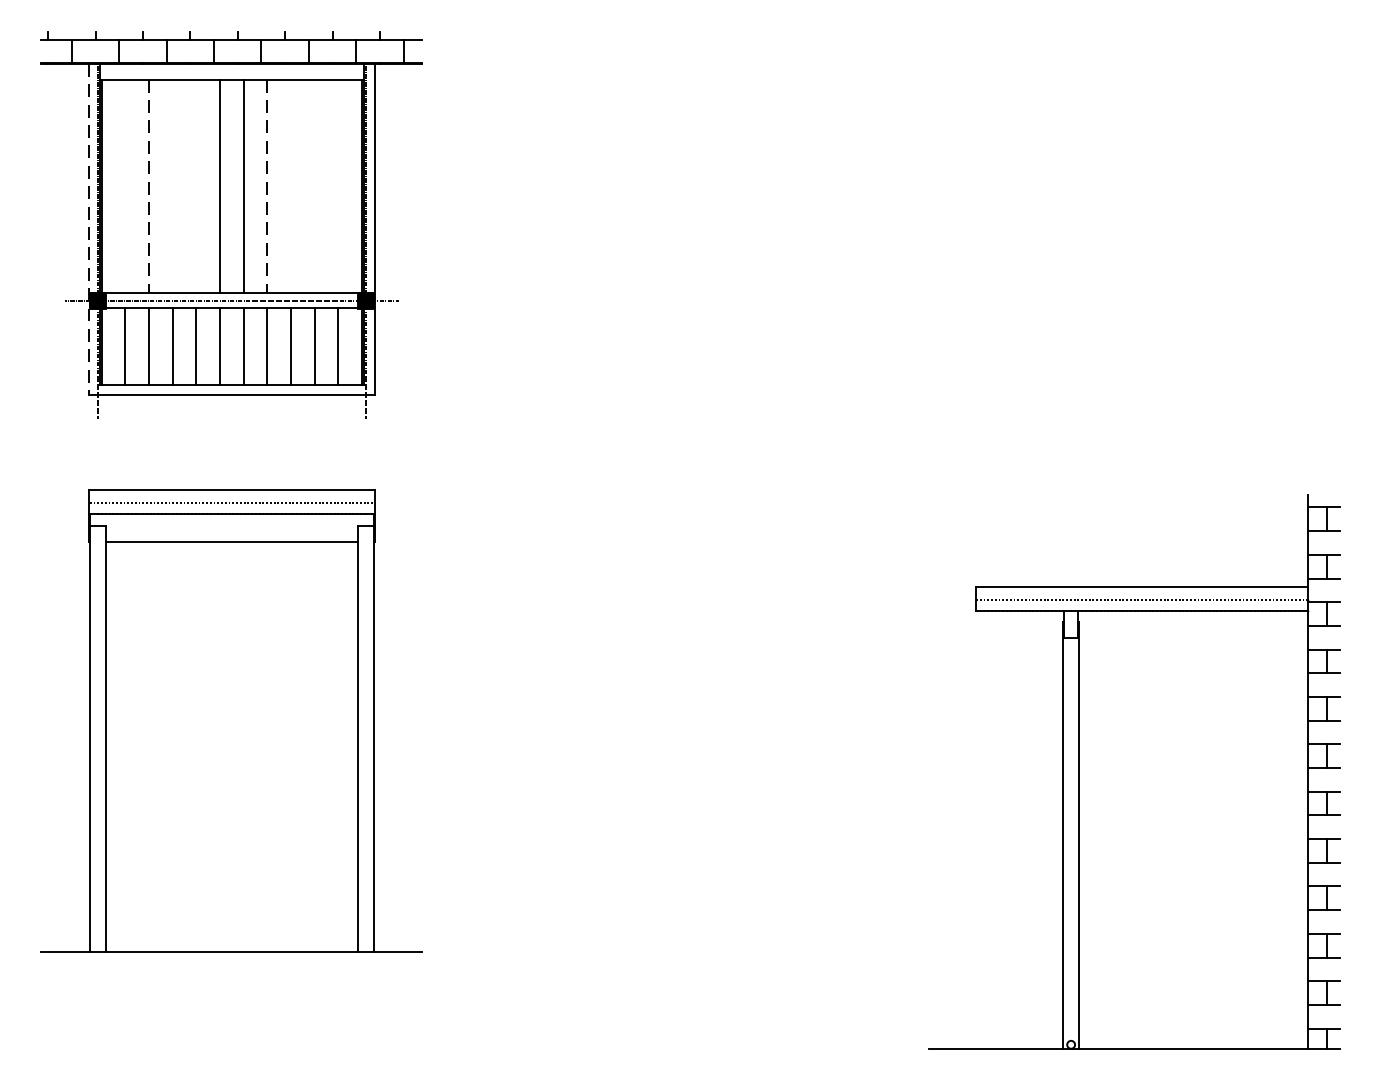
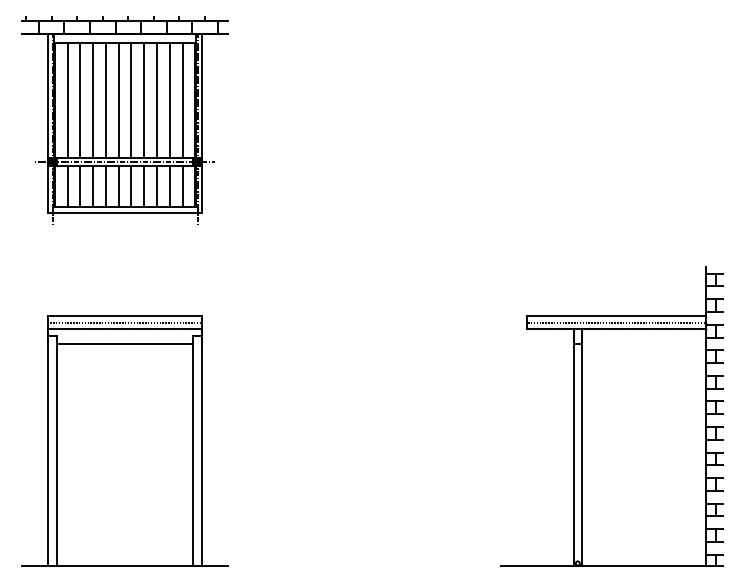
line: (125, 186) -> (67, 100), added
line: (149, 186) -> (80, 100), dashed -> solid
line: (173, 186) -> (93, 100), added
line: (195, 186) -> (105, 100), added
line: (267, 186) -> (144, 100), dashed -> solid
line: (291, 186) -> (157, 100), added
line: (314, 186) -> (169, 100), added
line: (338, 186) -> (182, 100), added
line: (88, 230) -> (47, 124), dashed -> solid
part: (230, 720) -> (124, 440), moved

